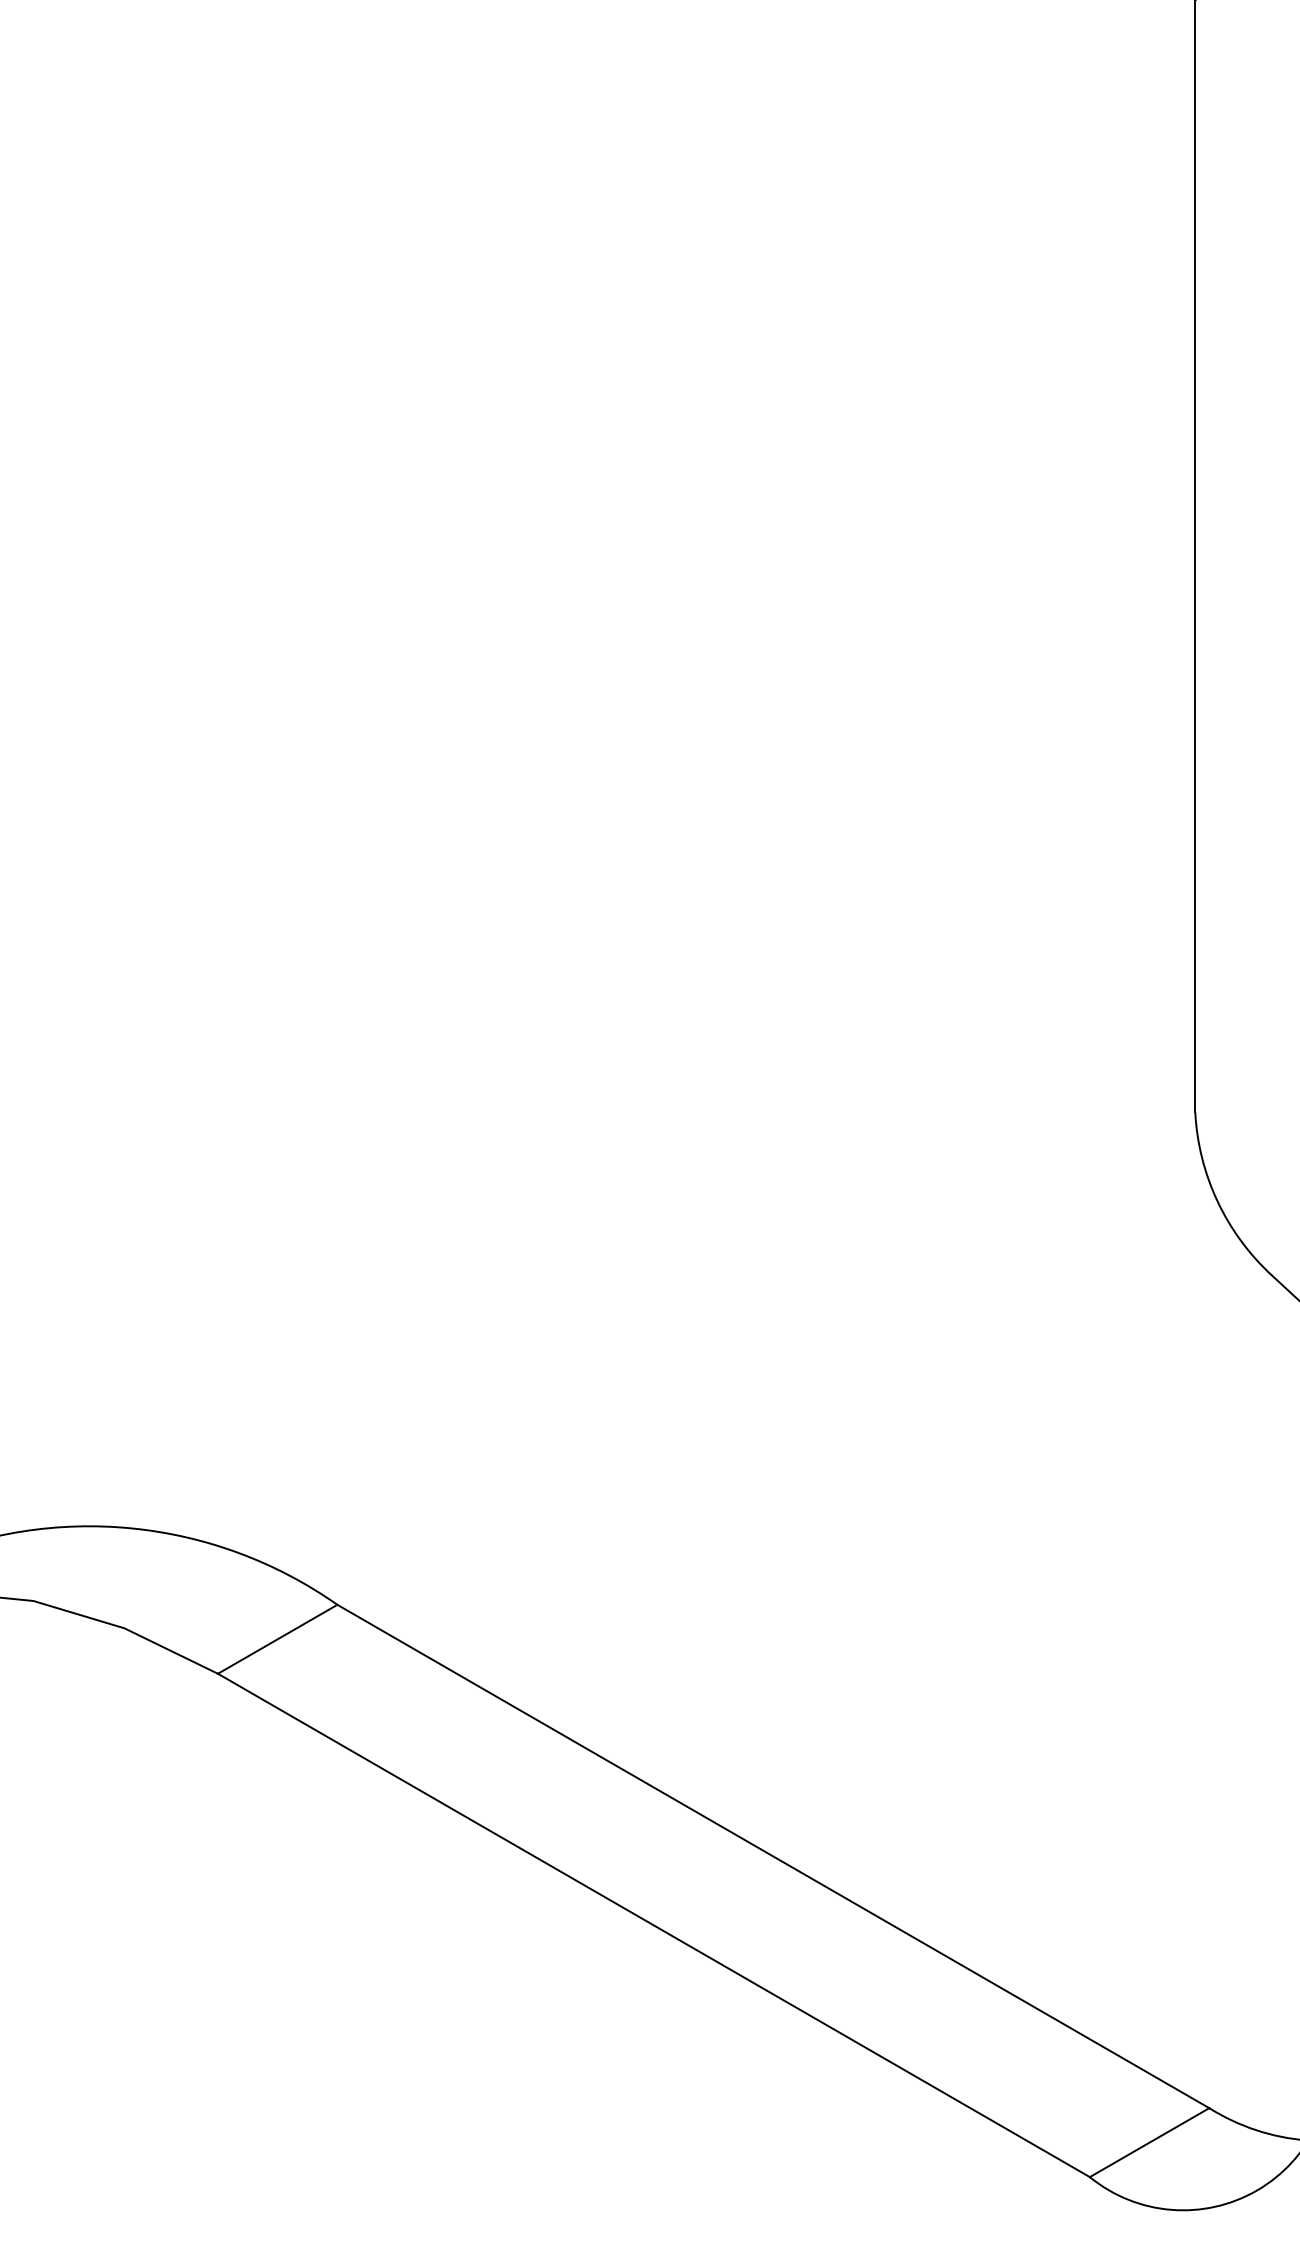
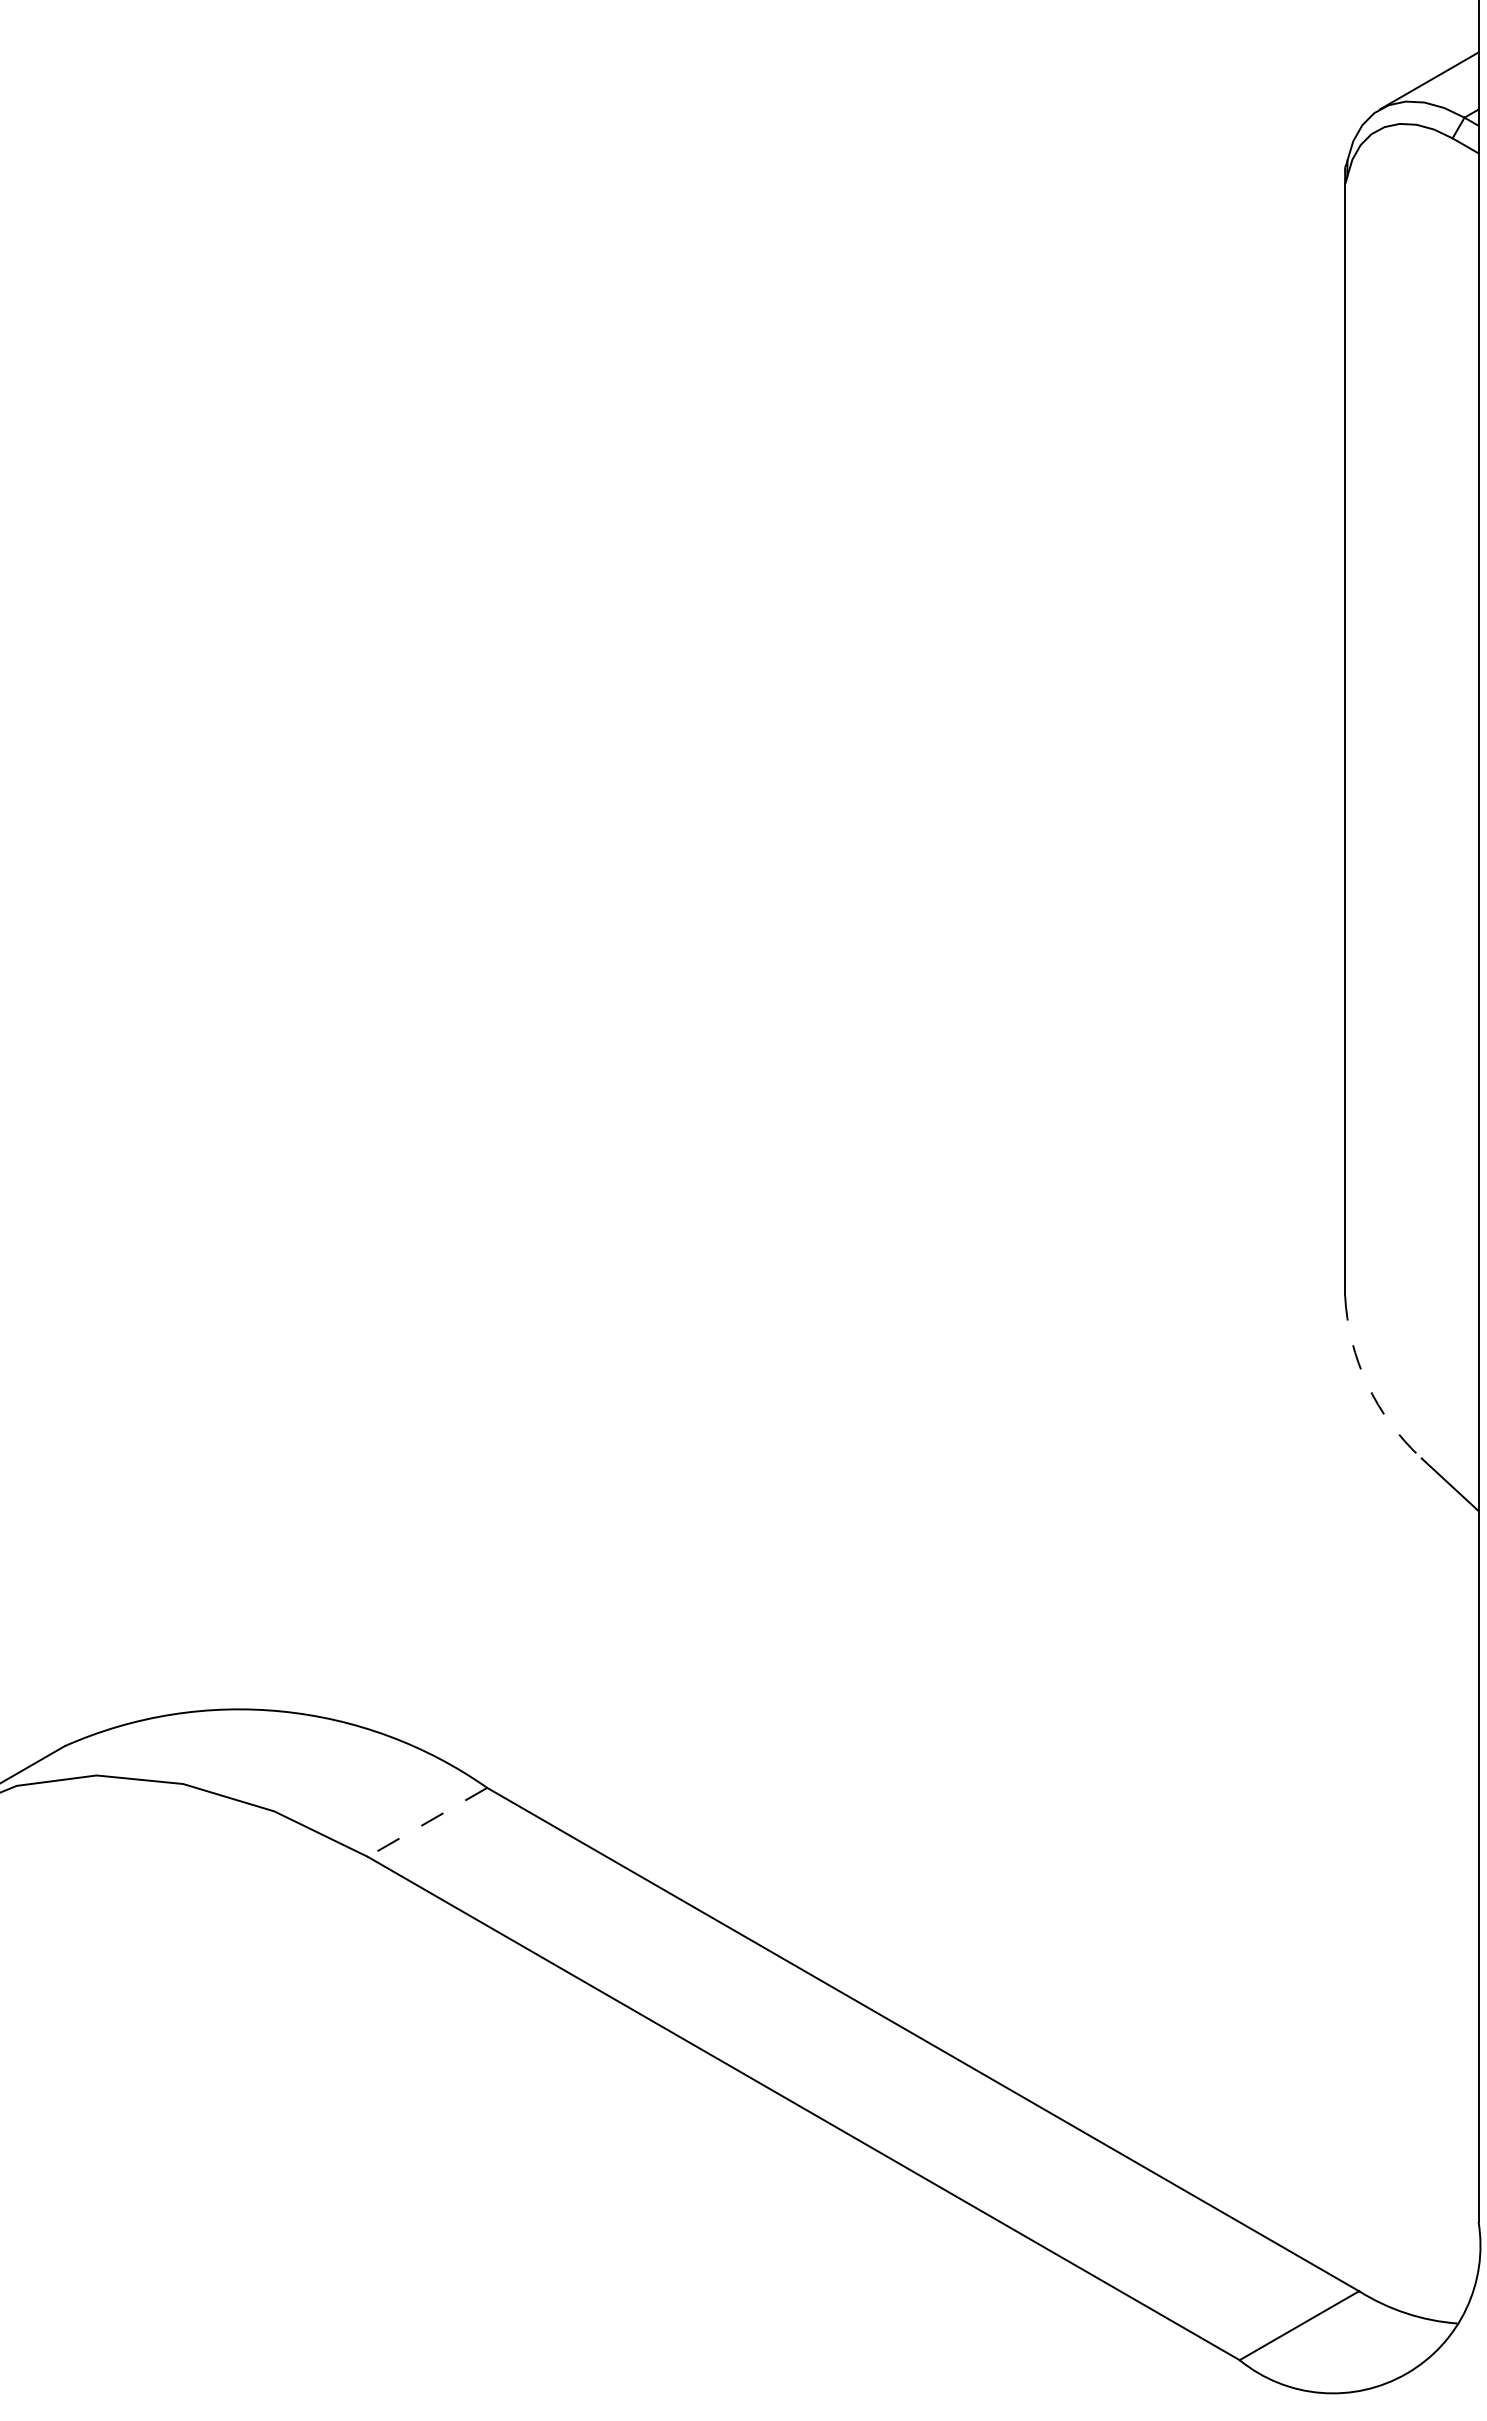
arc: (1217, 1201) -> (1367, 1384), solid -> dashed
line: (277, 1639) -> (427, 1822), solid -> dashed

